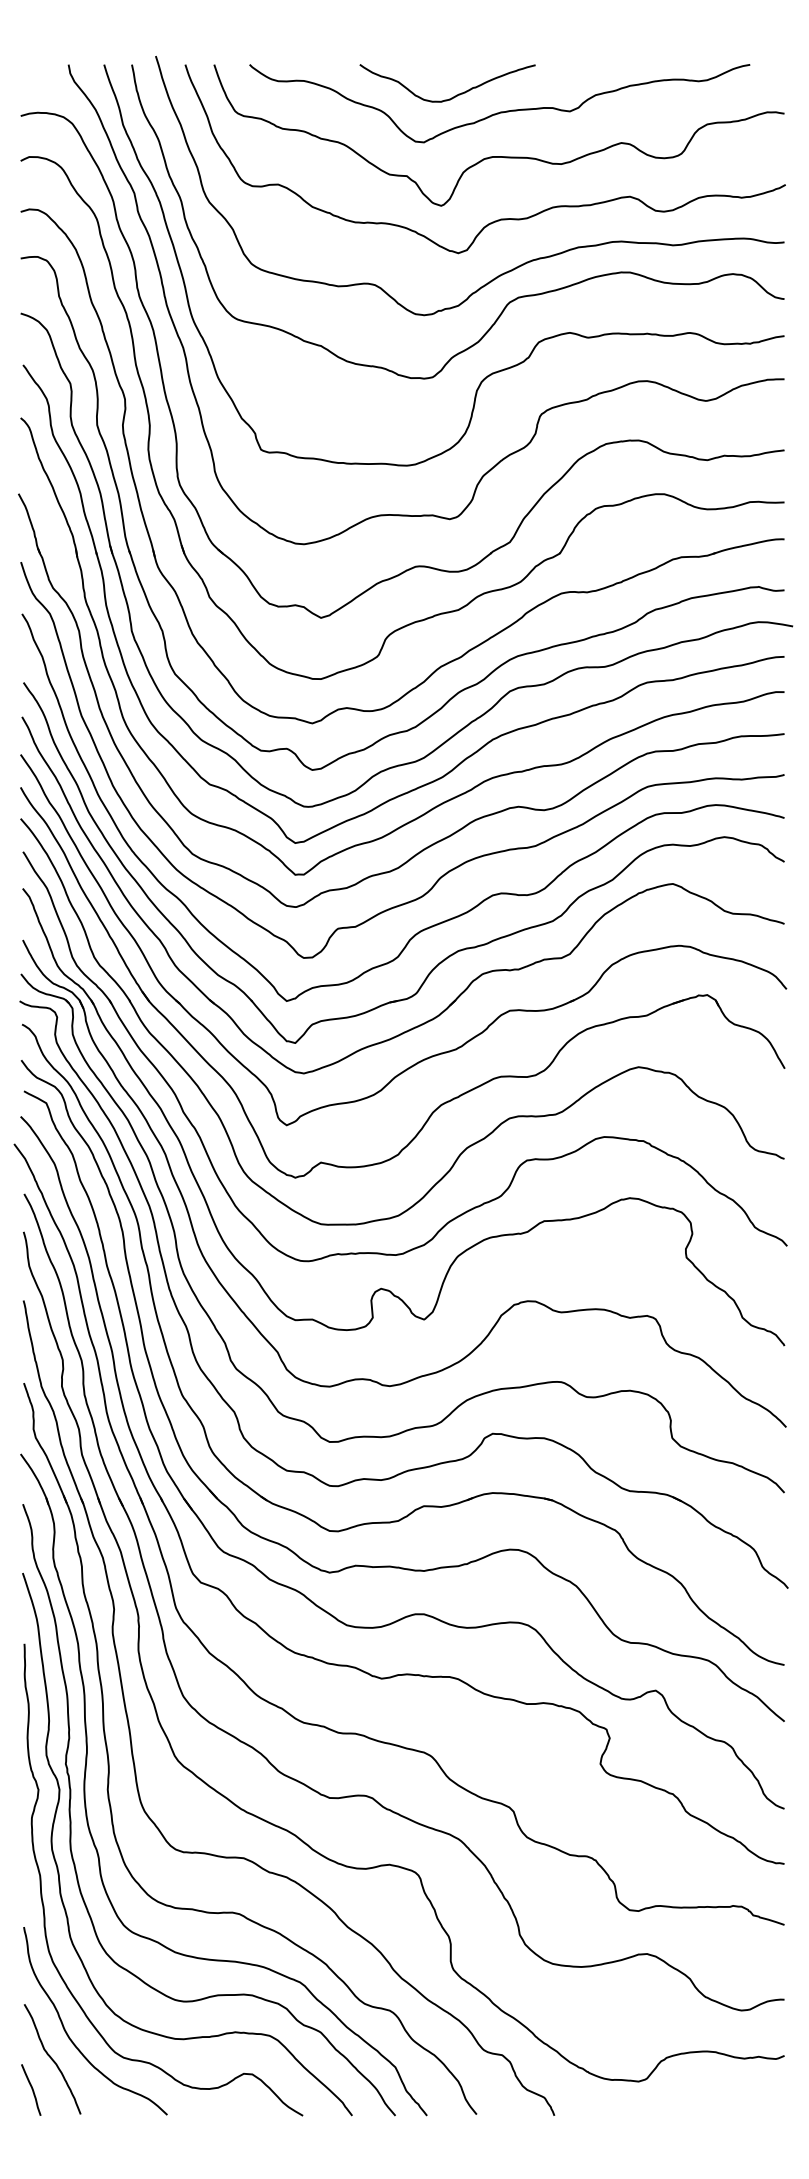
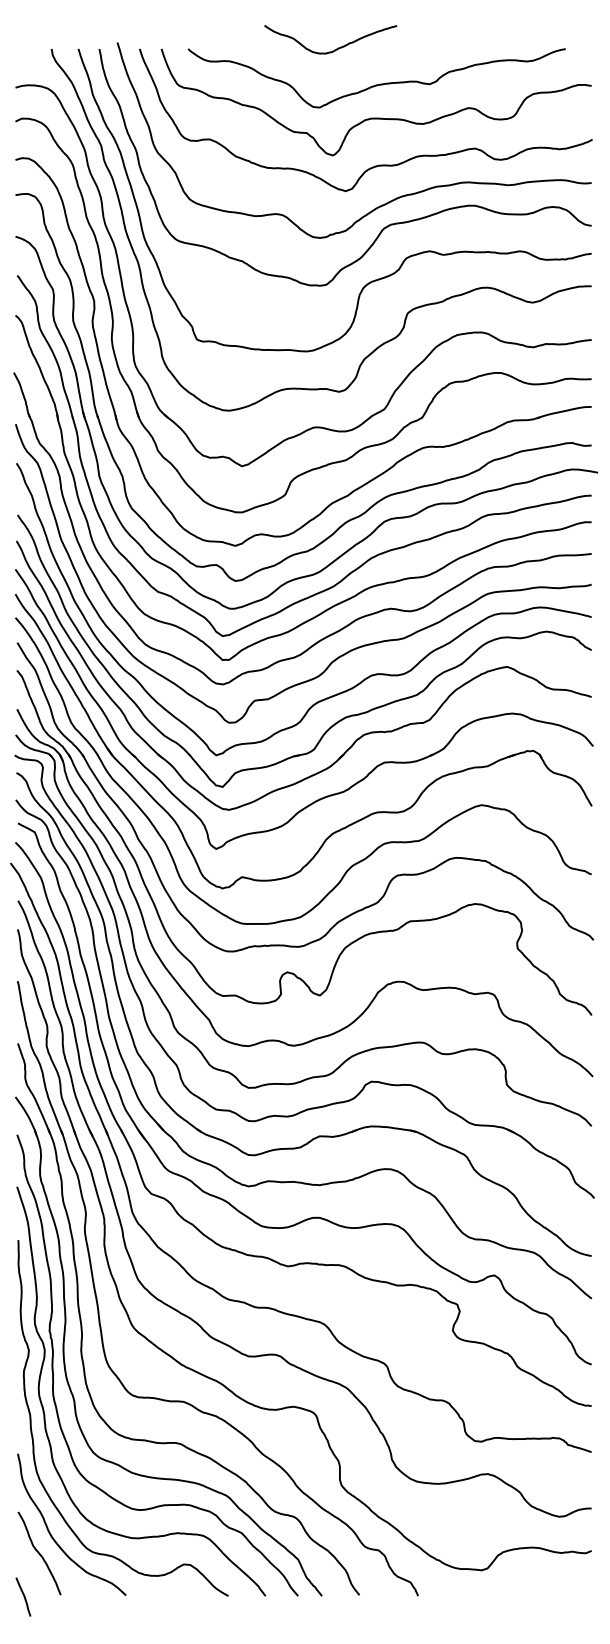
curve: (456, 94) -> (337, 48), moved
curve: (31, 2089) -> (23, 1596), moved

